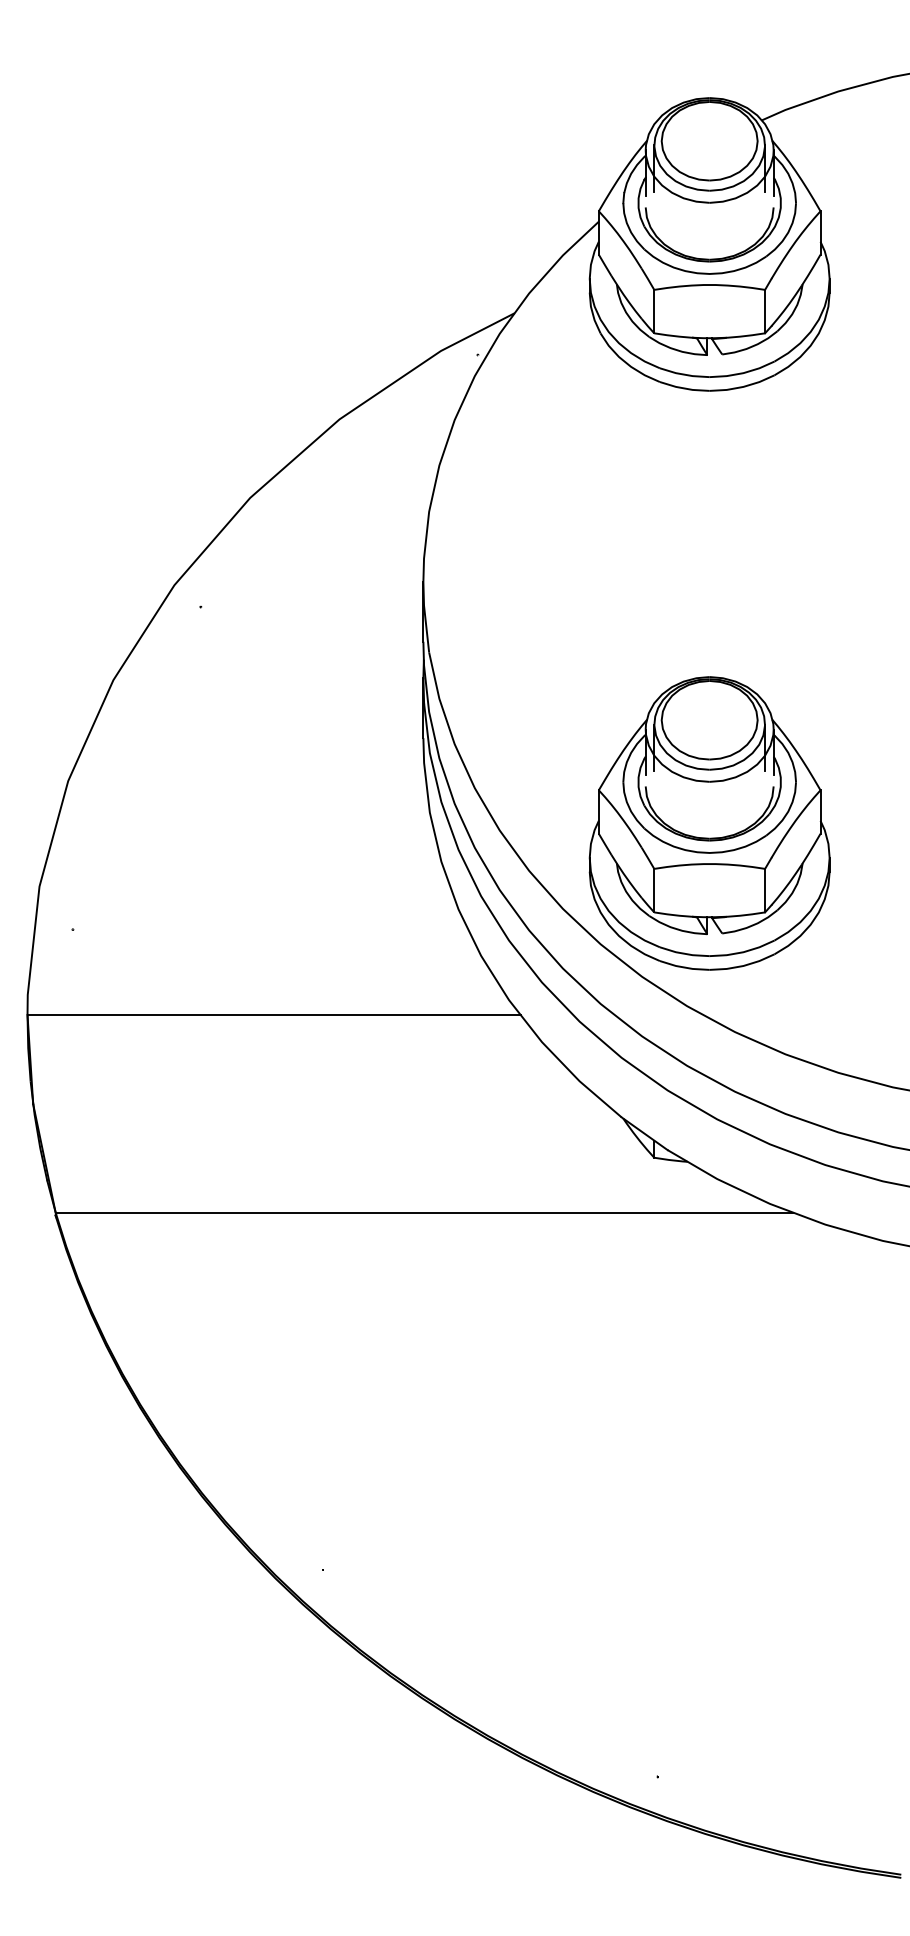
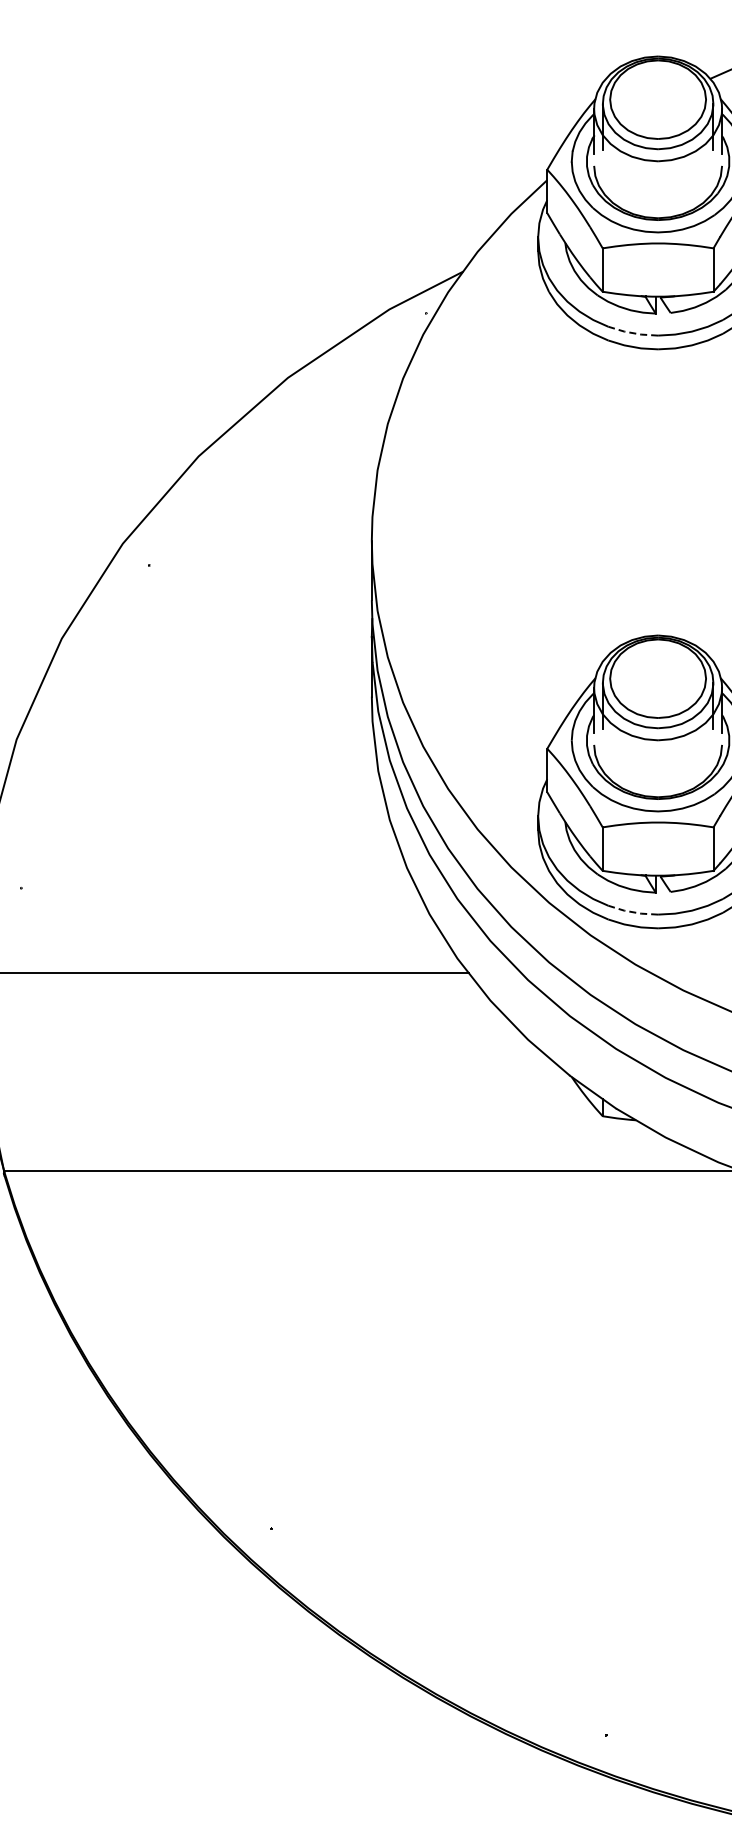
line: (684, 374) -> (632, 332), solid -> dashed
line: (684, 953) -> (632, 911), solid -> dashed

